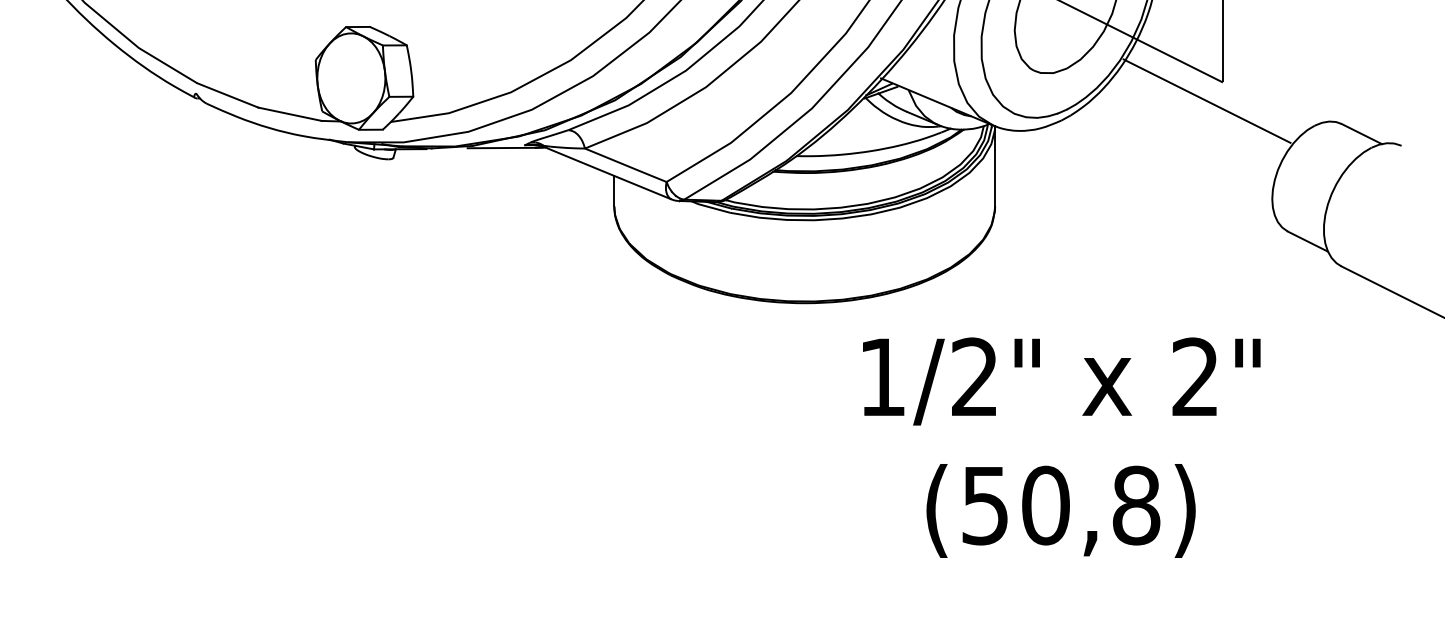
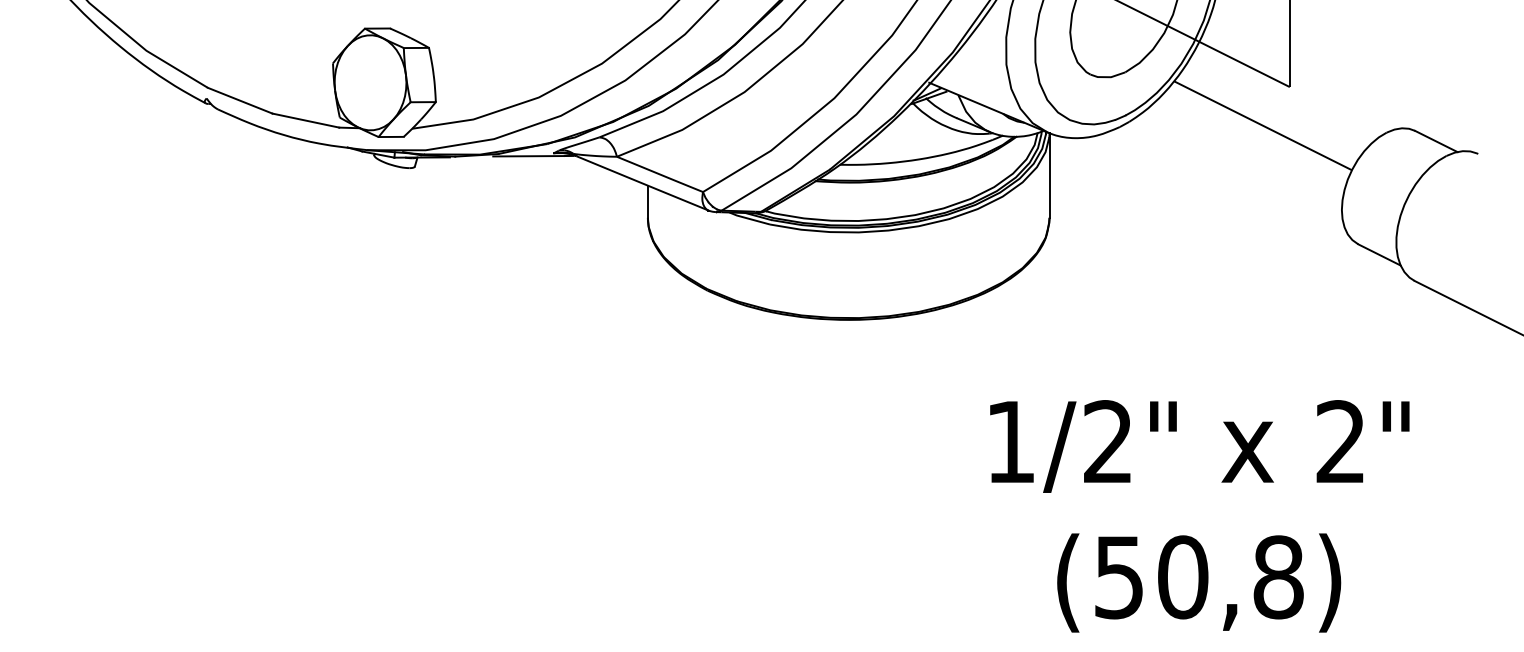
line: (1207, 100) -> (1263, 125), moved
text: (1061, 447) -> (1199, 516), moved

